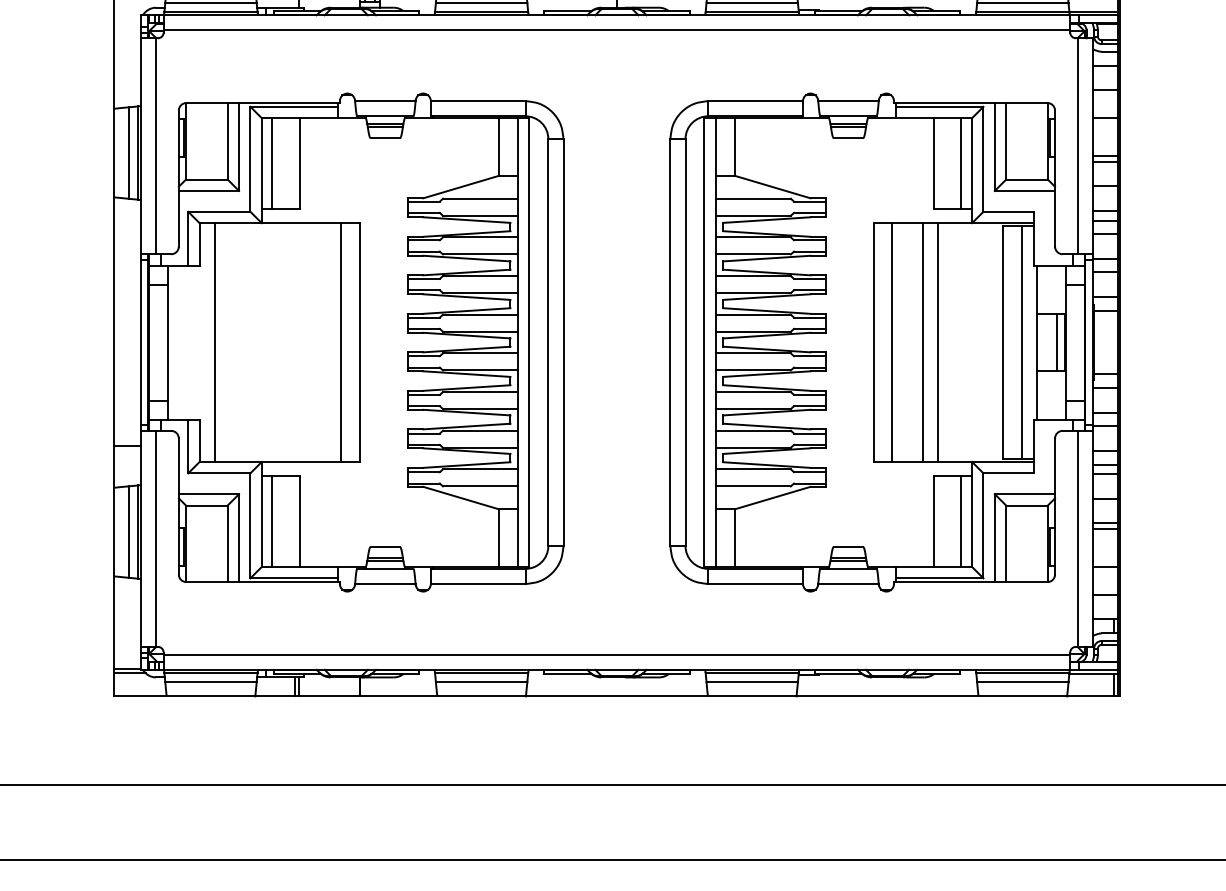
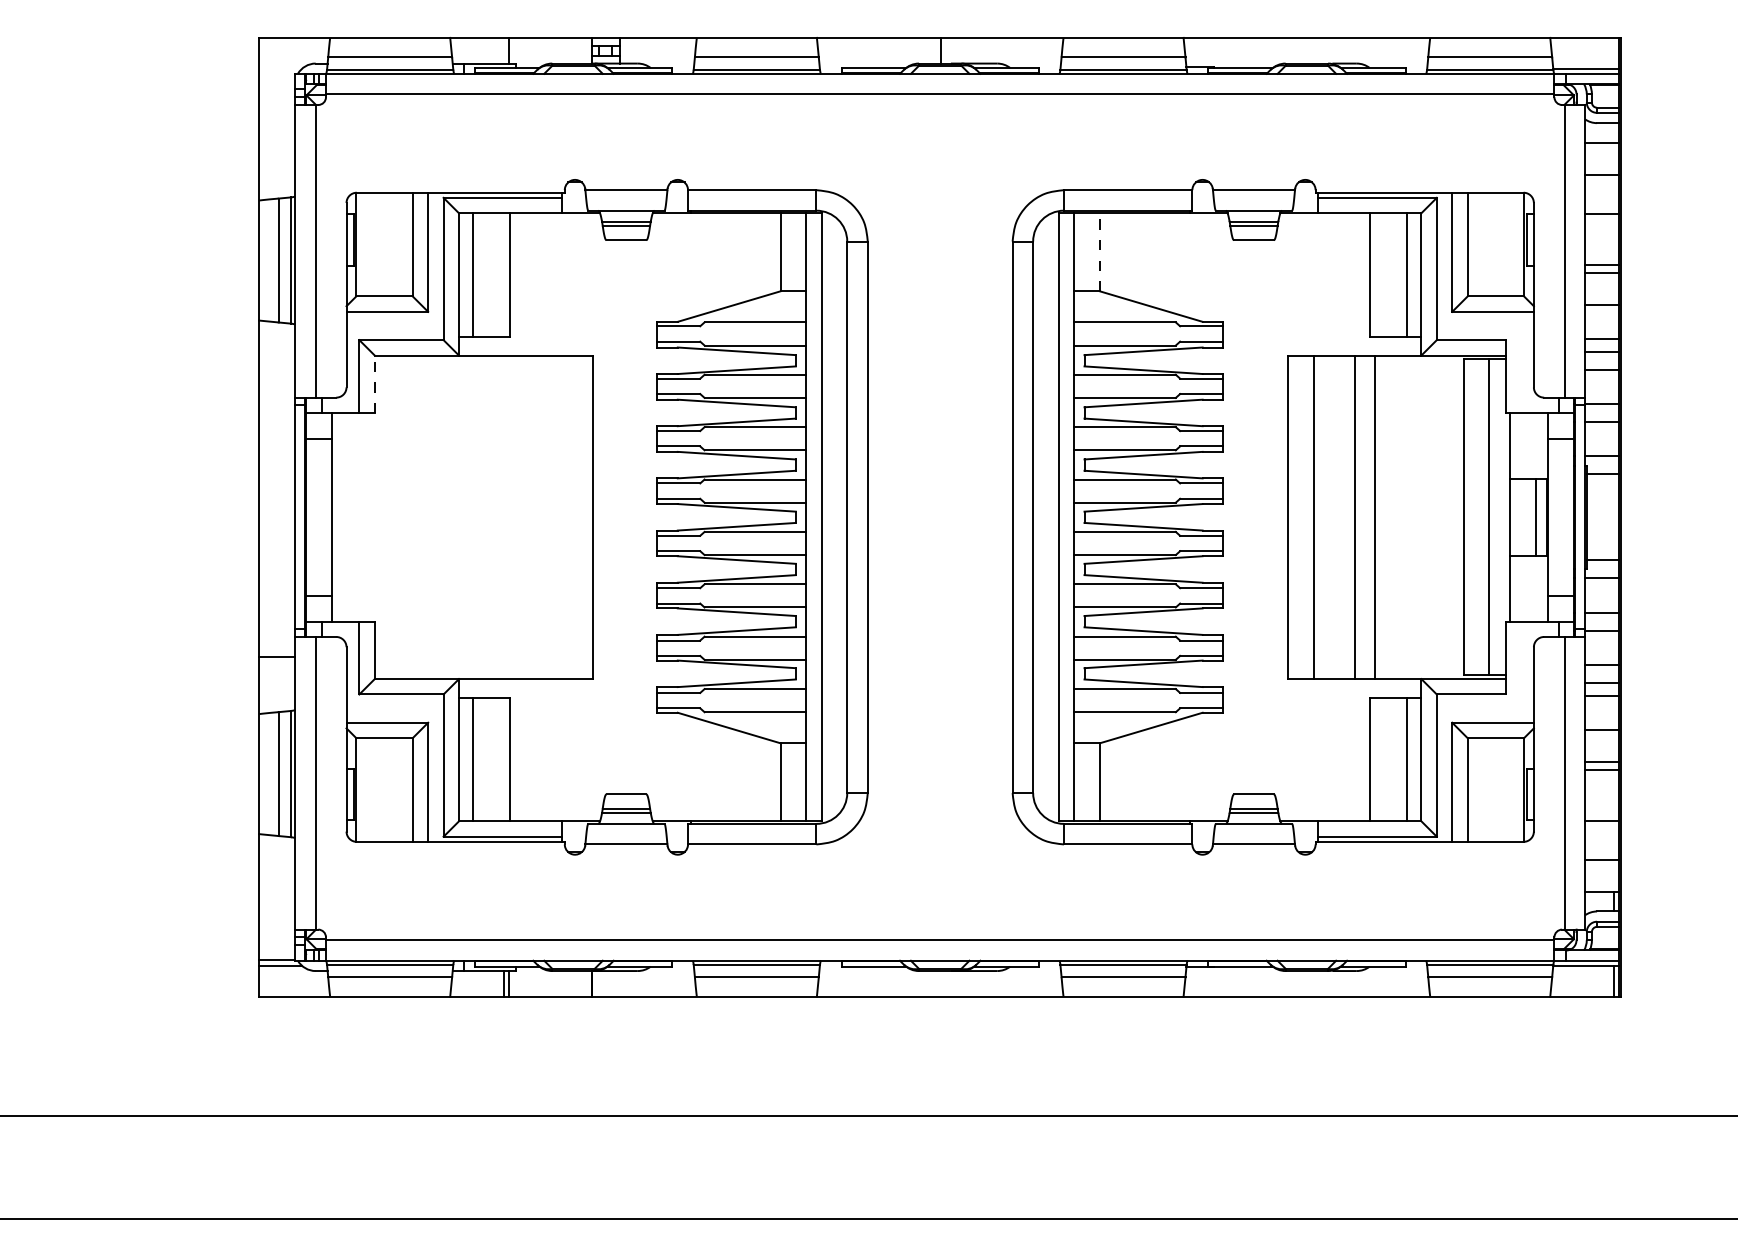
line: (734, 146) -> (1099, 251), solid -> dashed
line: (199, 244) -> (374, 384), solid -> dashed
line: (214, 342) -> (395, 517), removed
line: (341, 342) -> (566, 517), removed

